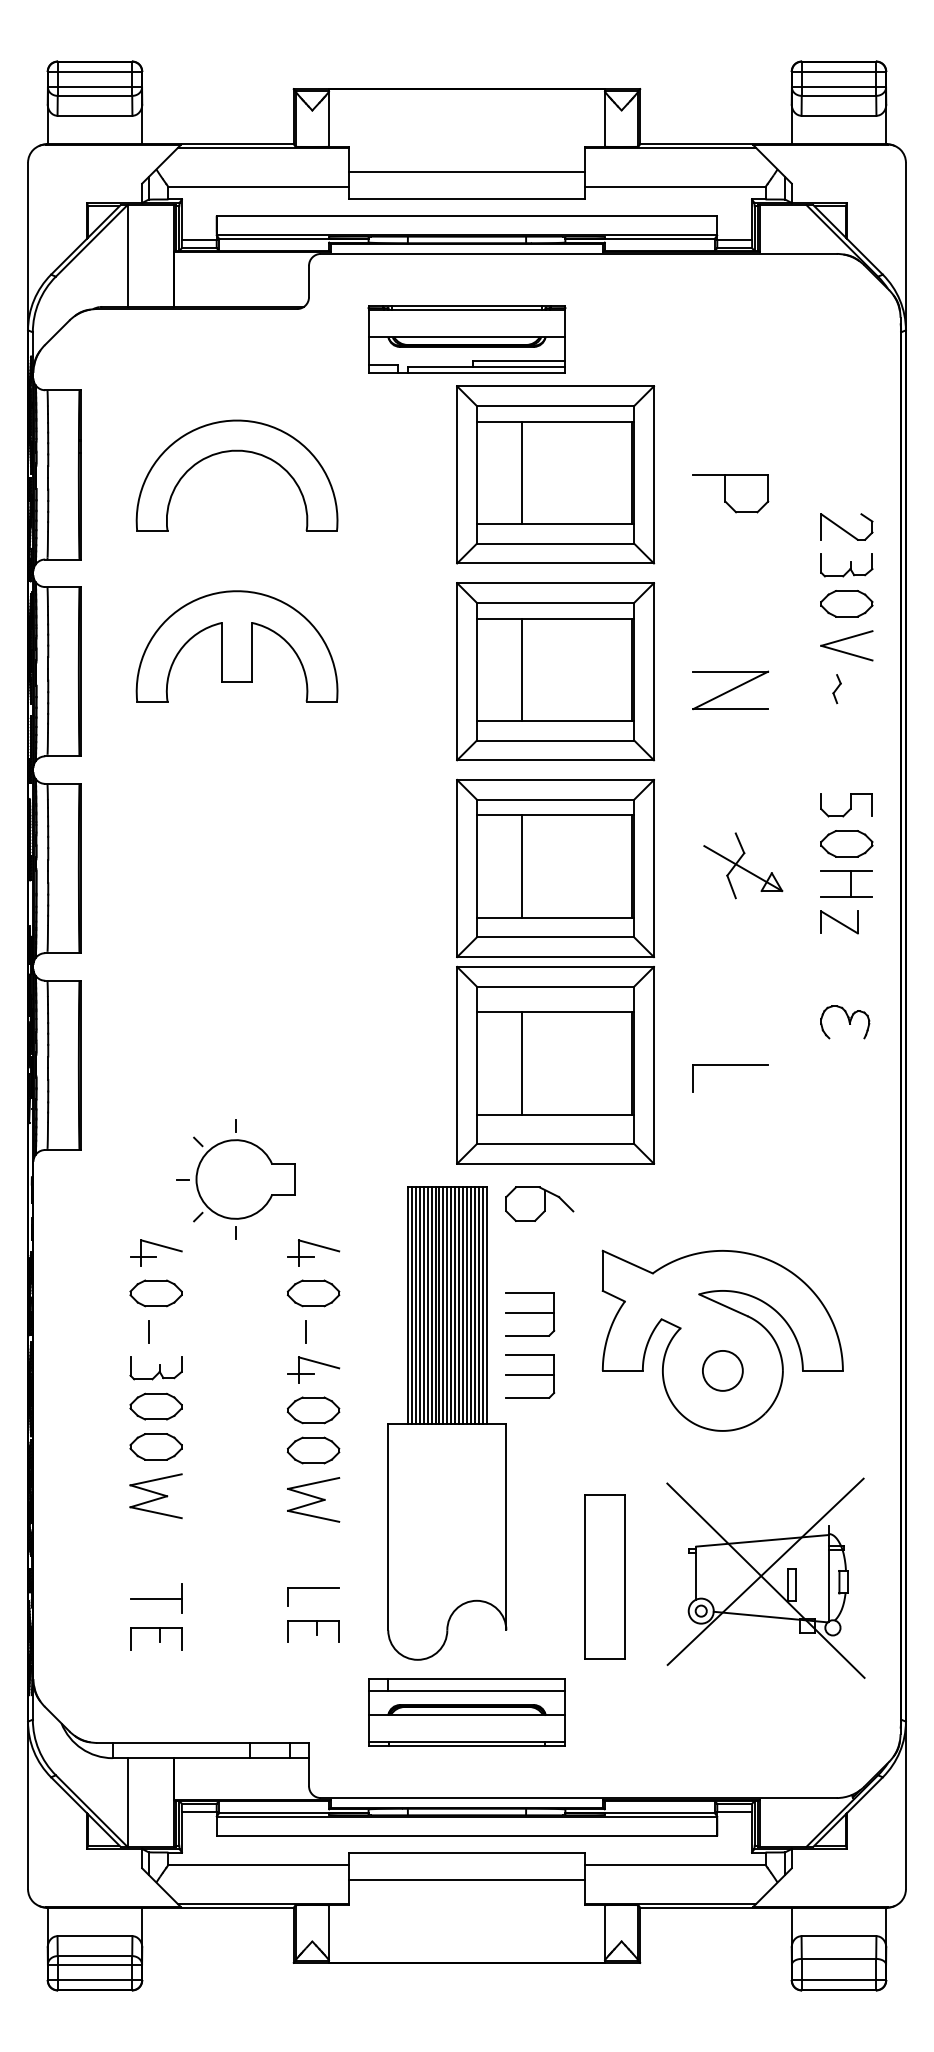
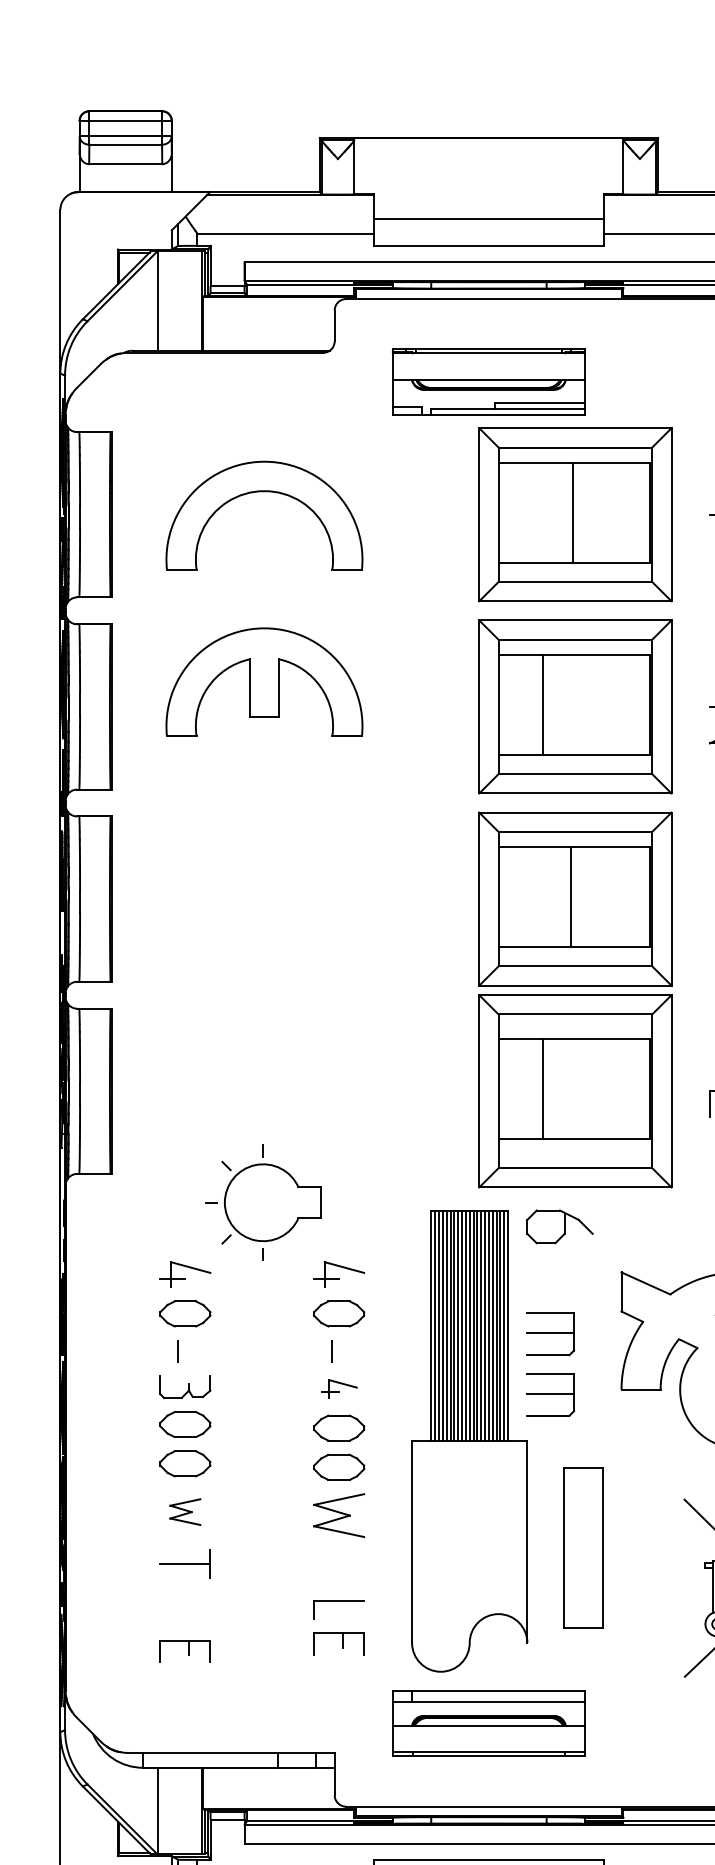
line: (522, 472) -> (573, 512), moved
line: (522, 866) -> (571, 897), moved
part: (313, 1369) -> (339, 1388), size x0.7
part: (155, 1496) -> (184, 1512), size x0.6
part: (604, 1576) -> (583, 1547), moved
part: (156, 1598) -> (185, 1564), moved

